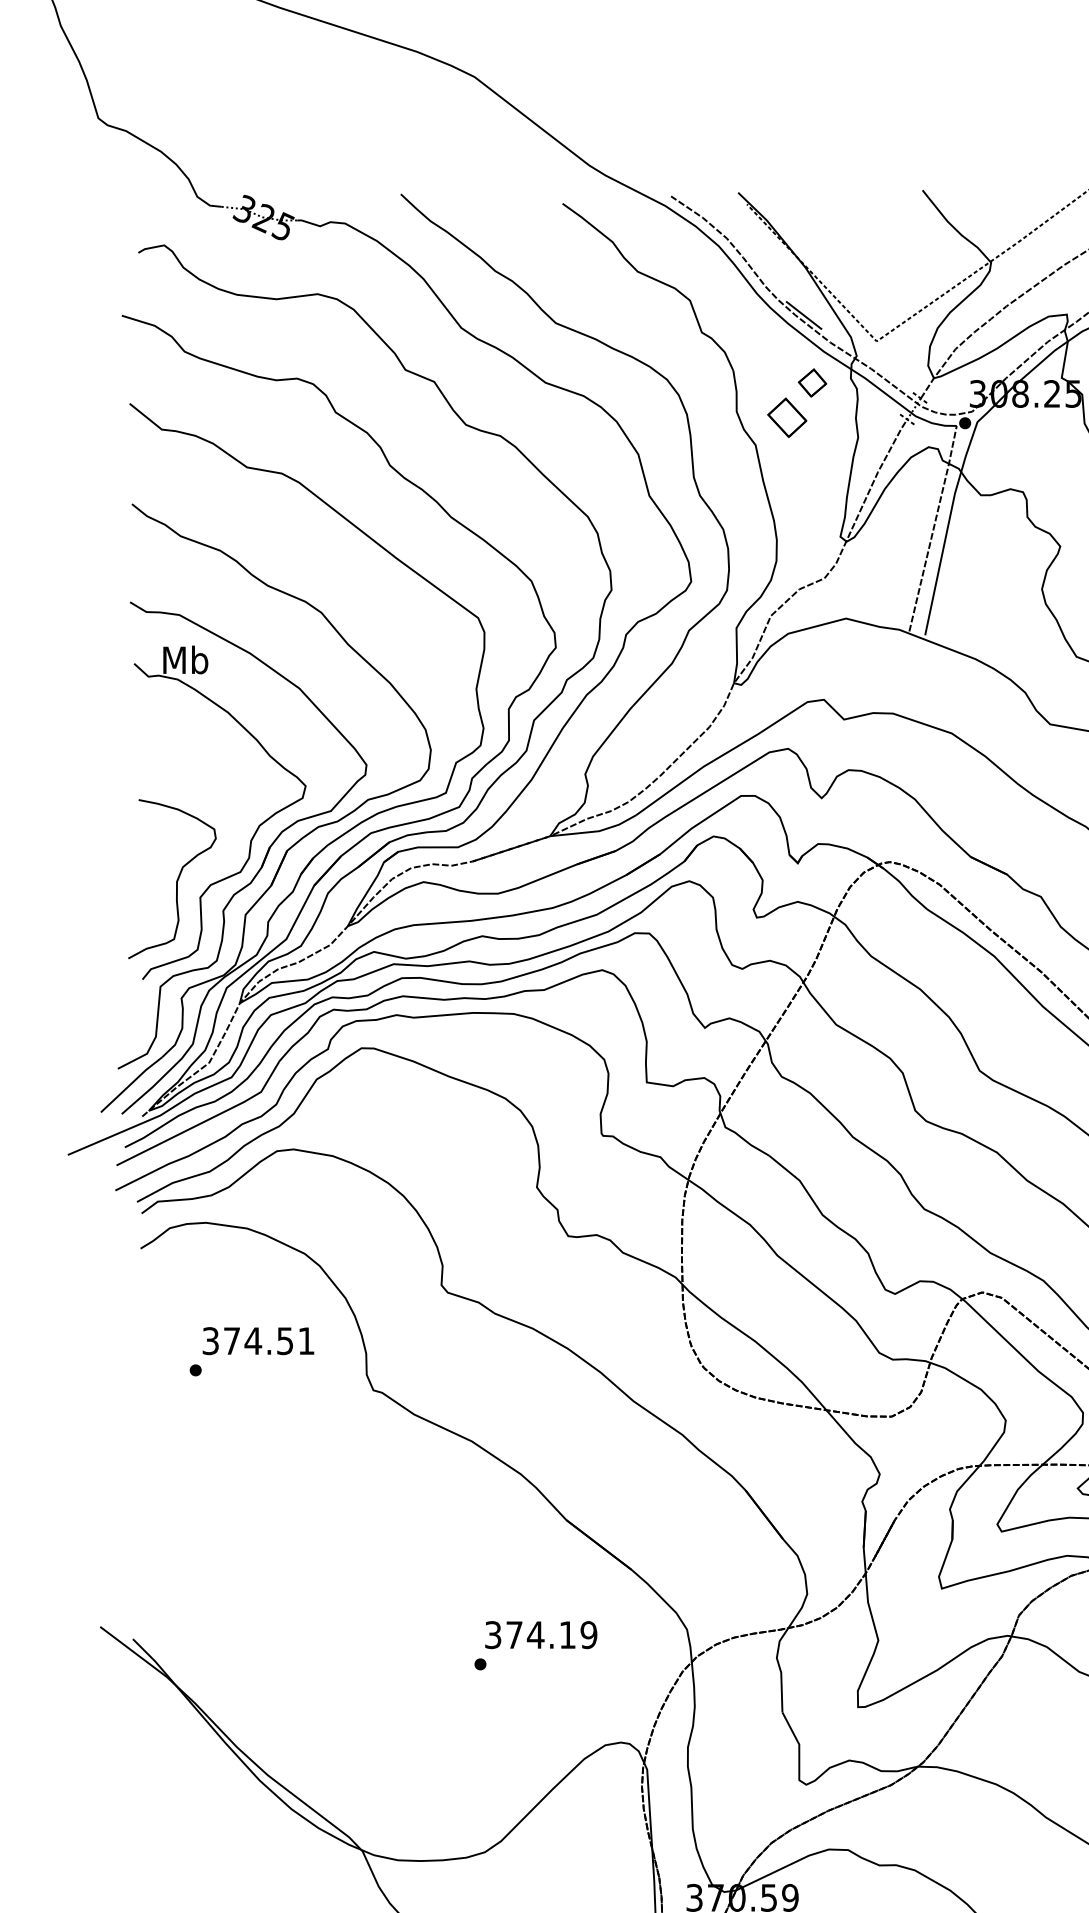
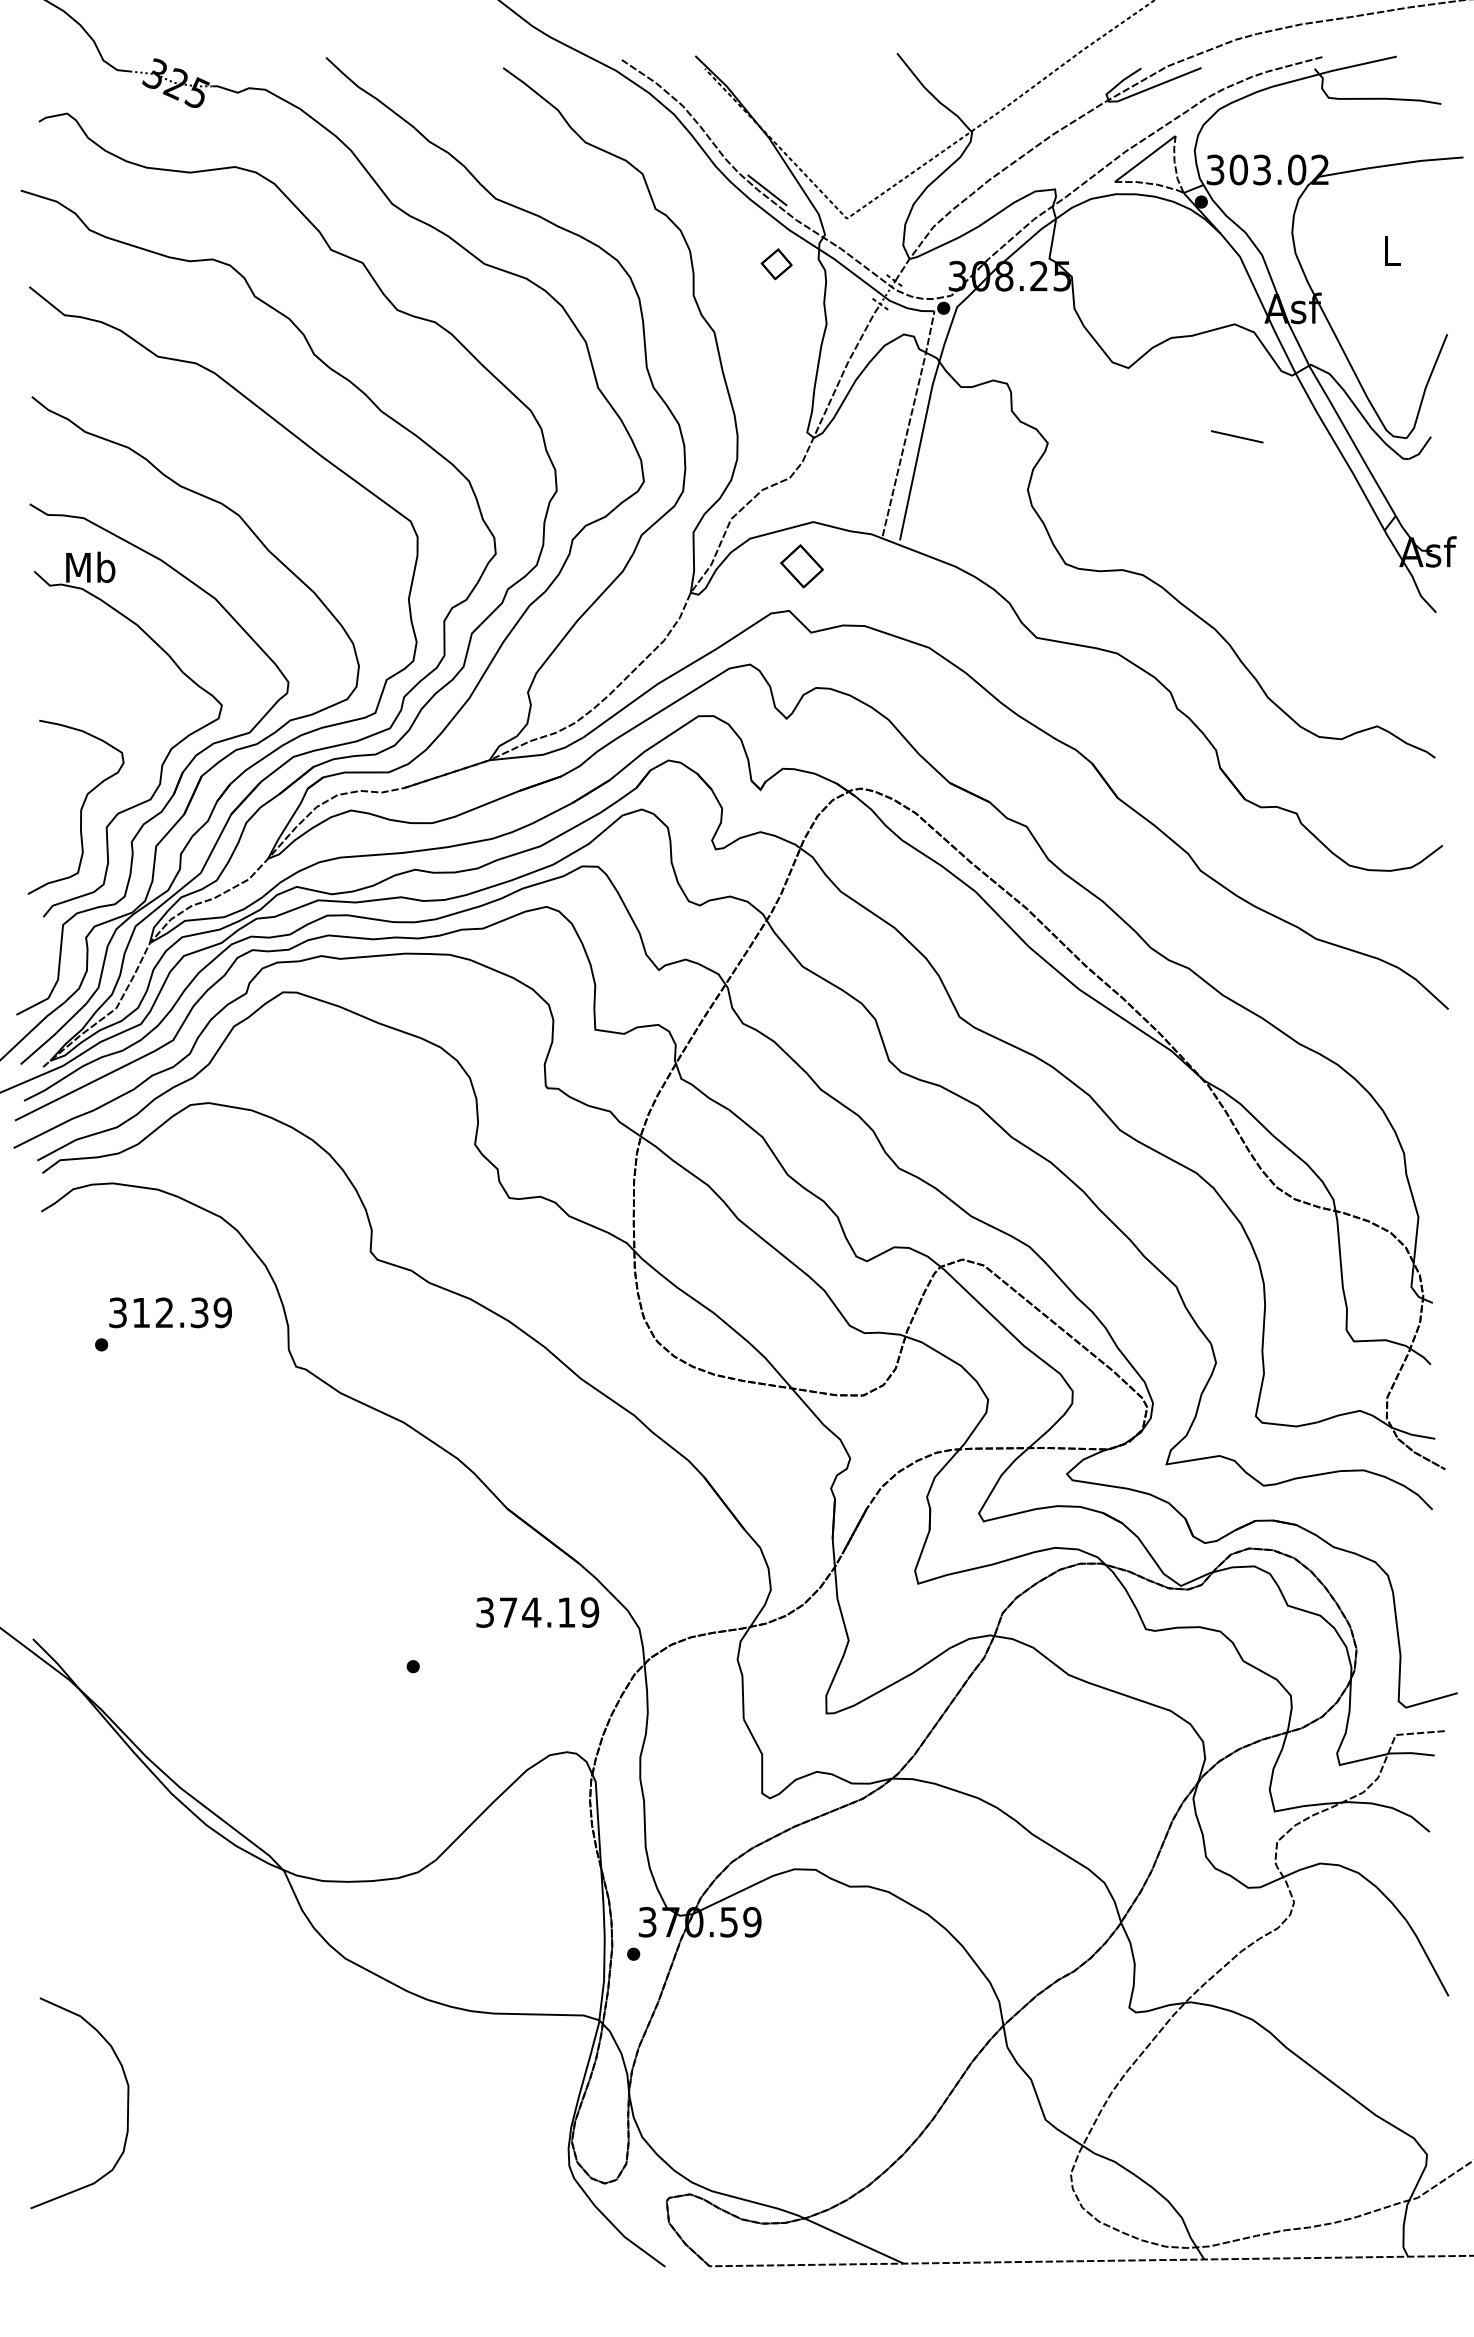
part: (786, 417) -> (801, 566), moved
text: (268, 1340) -> (181, 1312), 374.51 -> 312.39
text: (541, 1635) -> (537, 1612), moved

